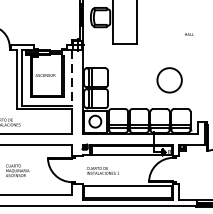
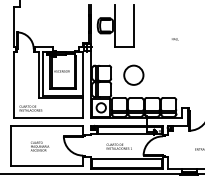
line: (72, 78) -> (83, 73), dashed -> solid
circle: (169, 79) -> (133, 74), moved
text: (101, 170) -> (118, 146), moved

